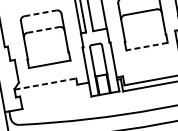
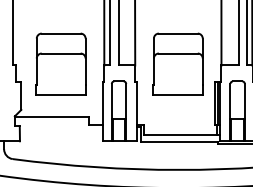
line: (40, 13) -> (61, 33), dashed -> solid
line: (43, 29) -> (61, 53), dashed -> solid
line: (147, 46) -> (178, 94), dashed -> solid
line: (45, 84) -> (52, 117), dashed -> solid

